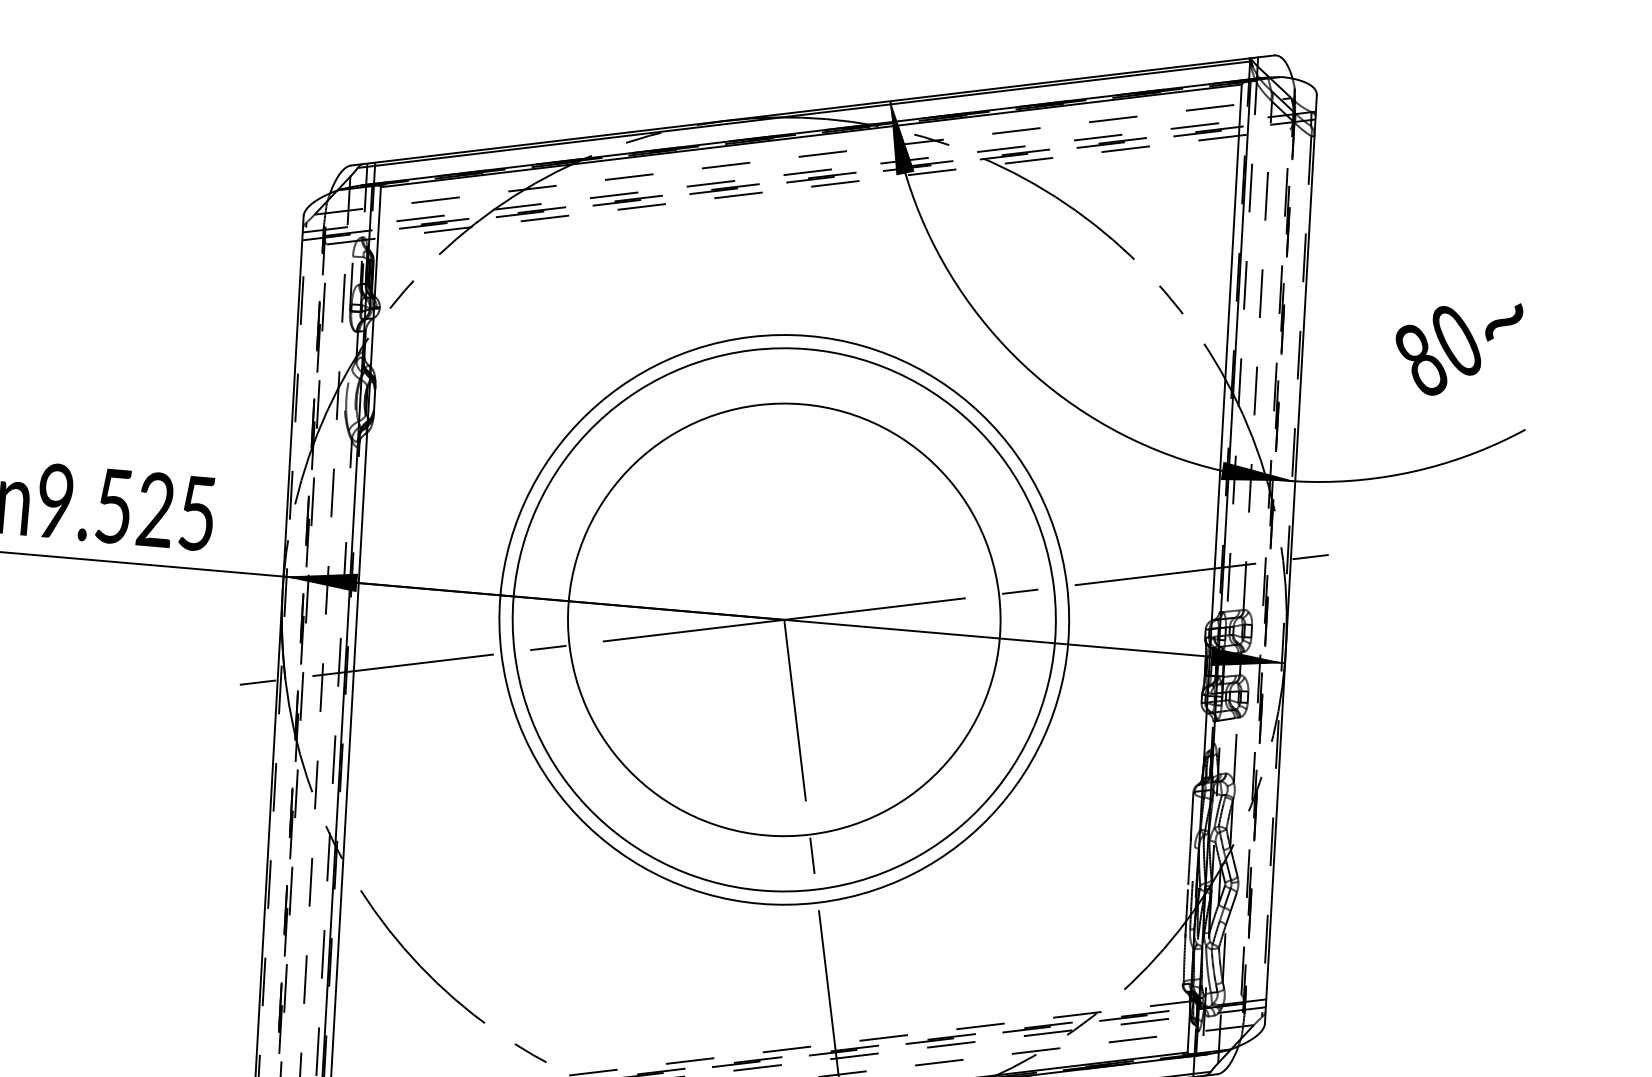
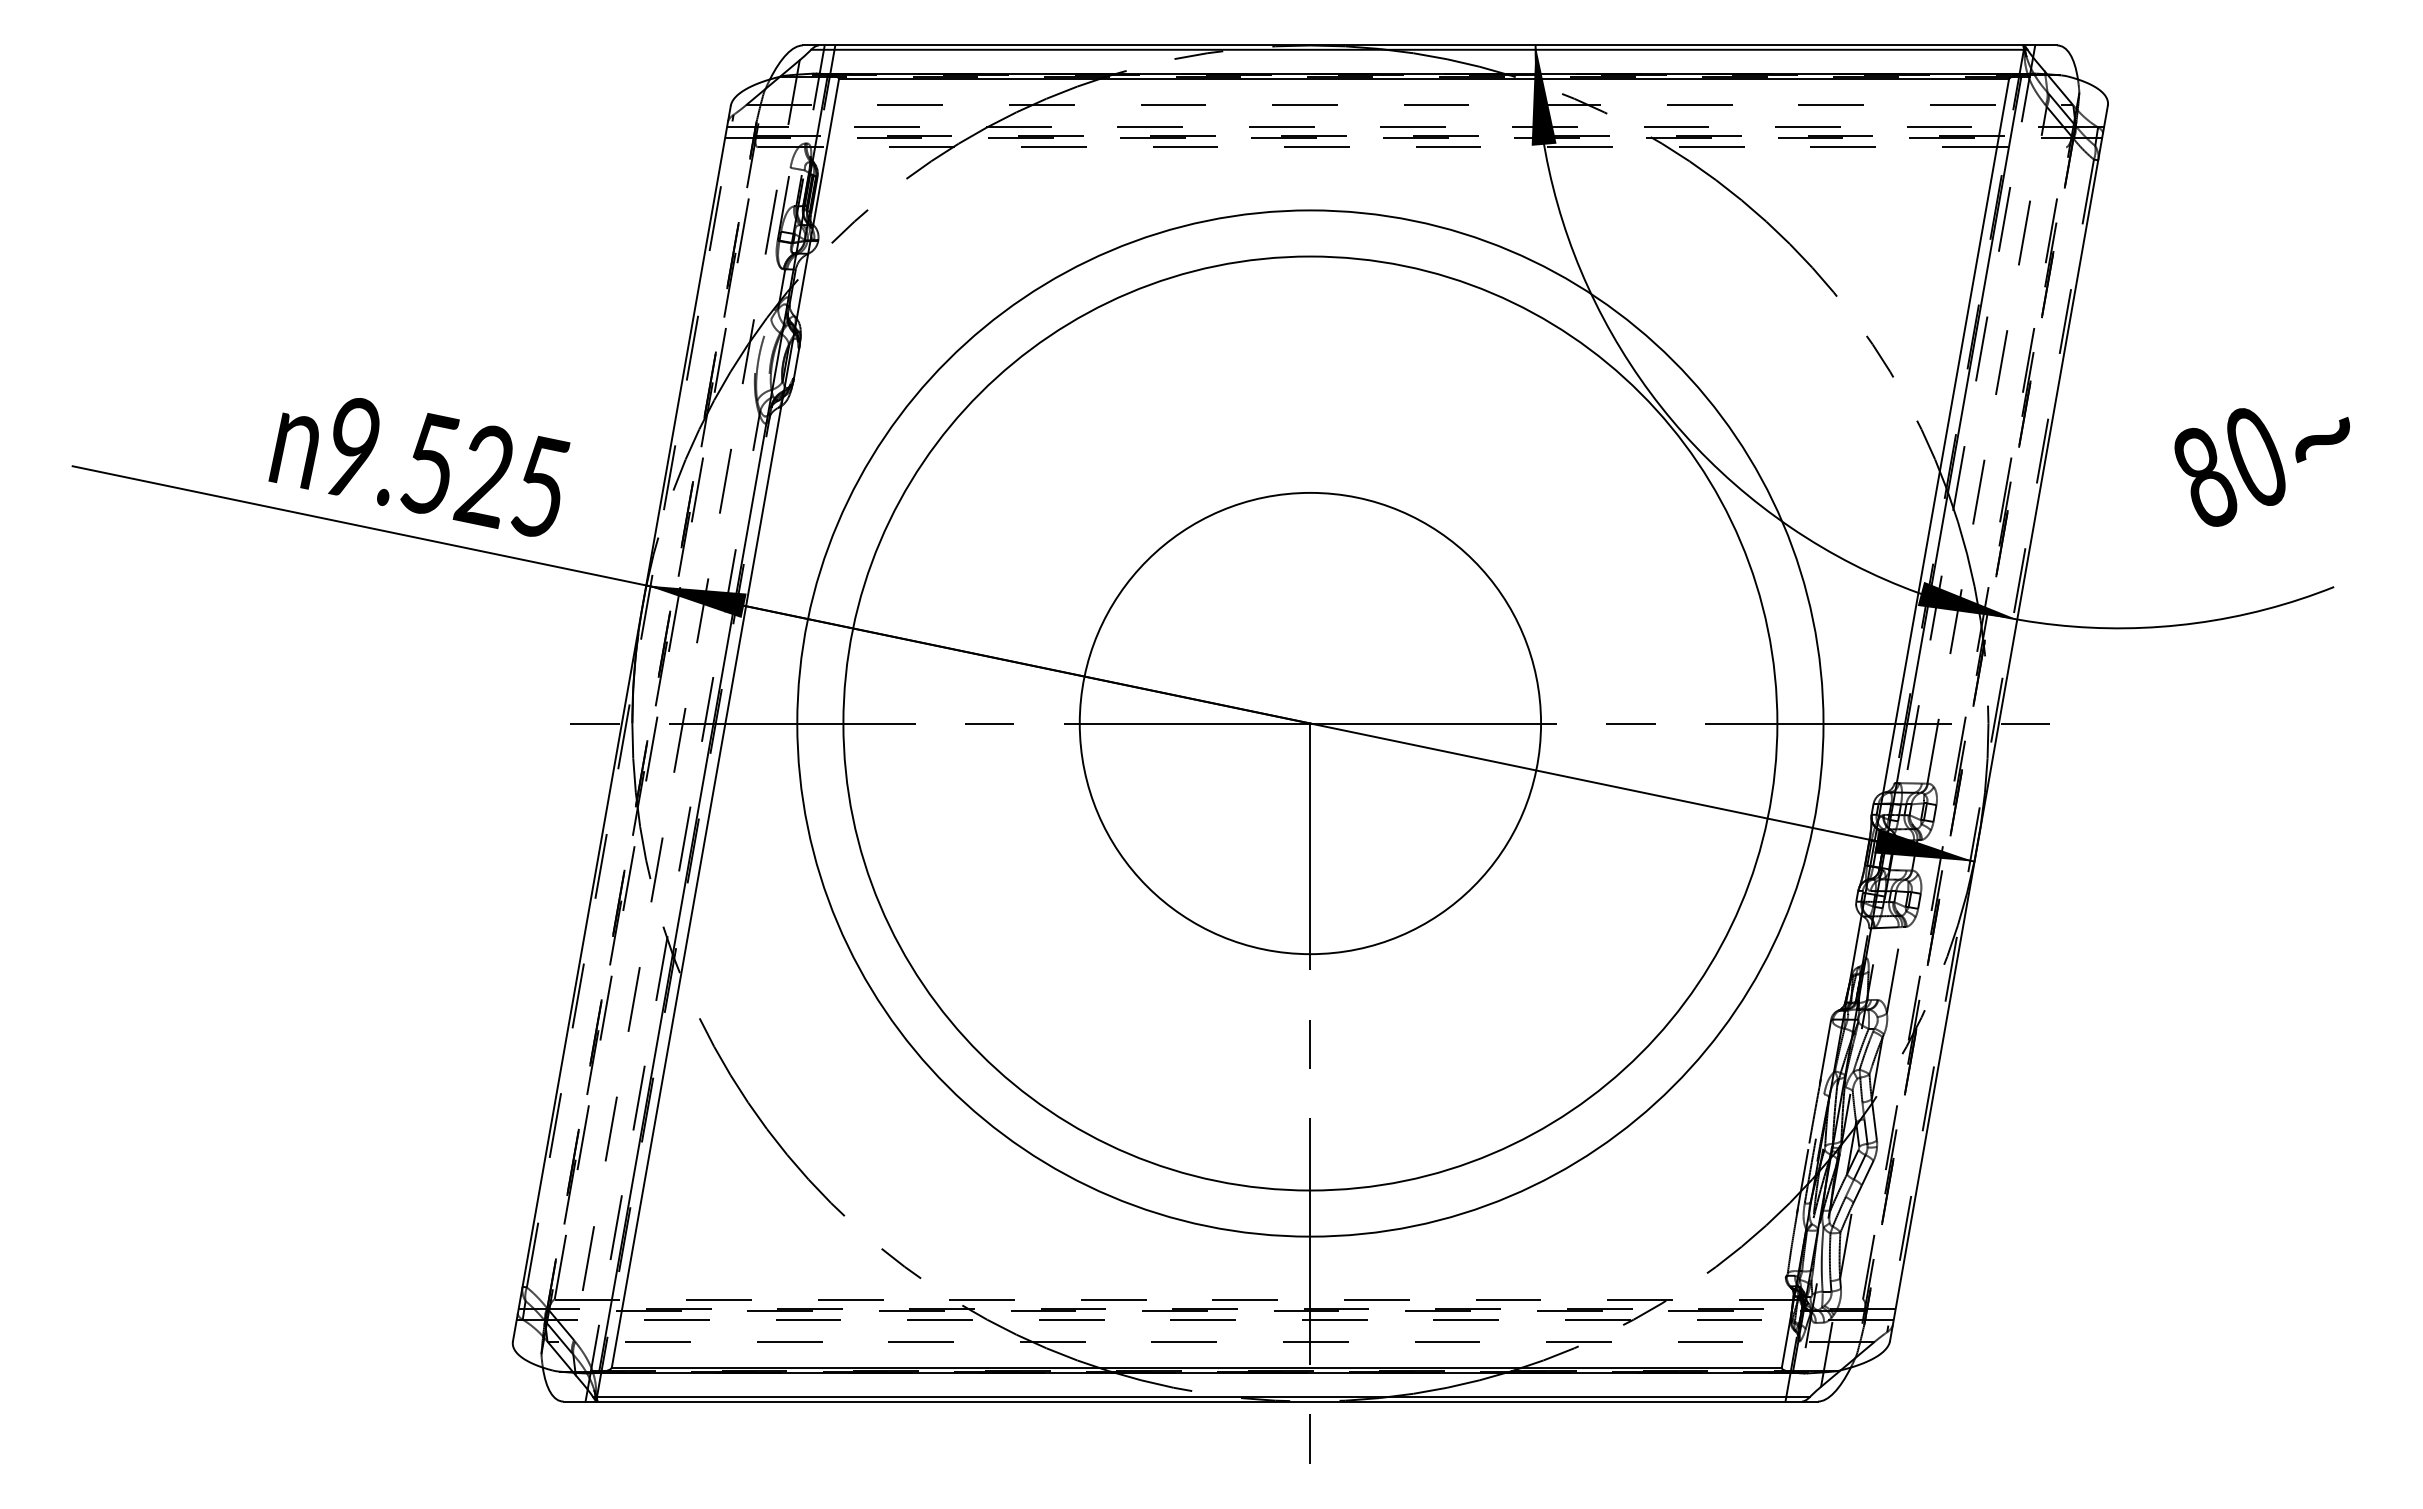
circle: (783, 619) -> (1309, 723), size x1.4
circle: (784, 619) -> (1310, 723), size x0.6
circle: (784, 619) -> (1310, 723), size x1.6

